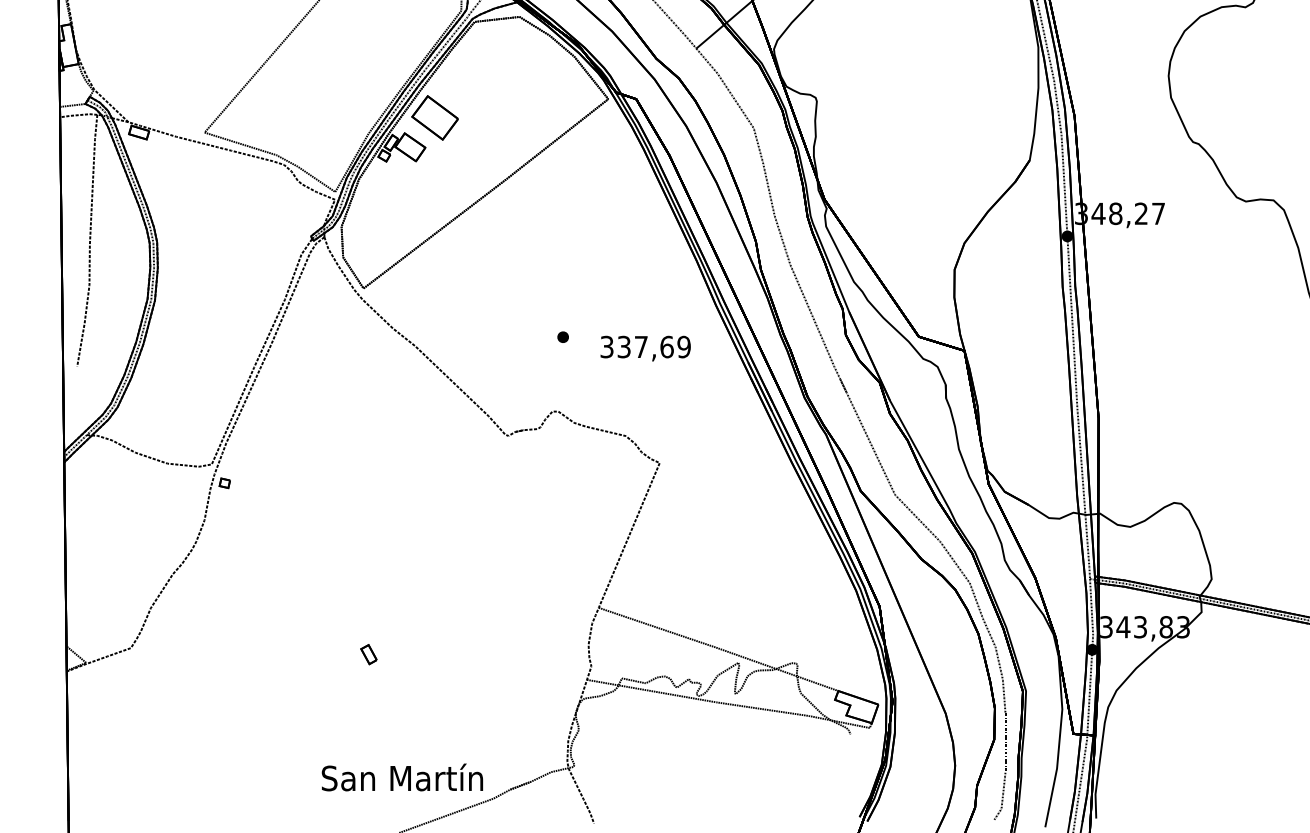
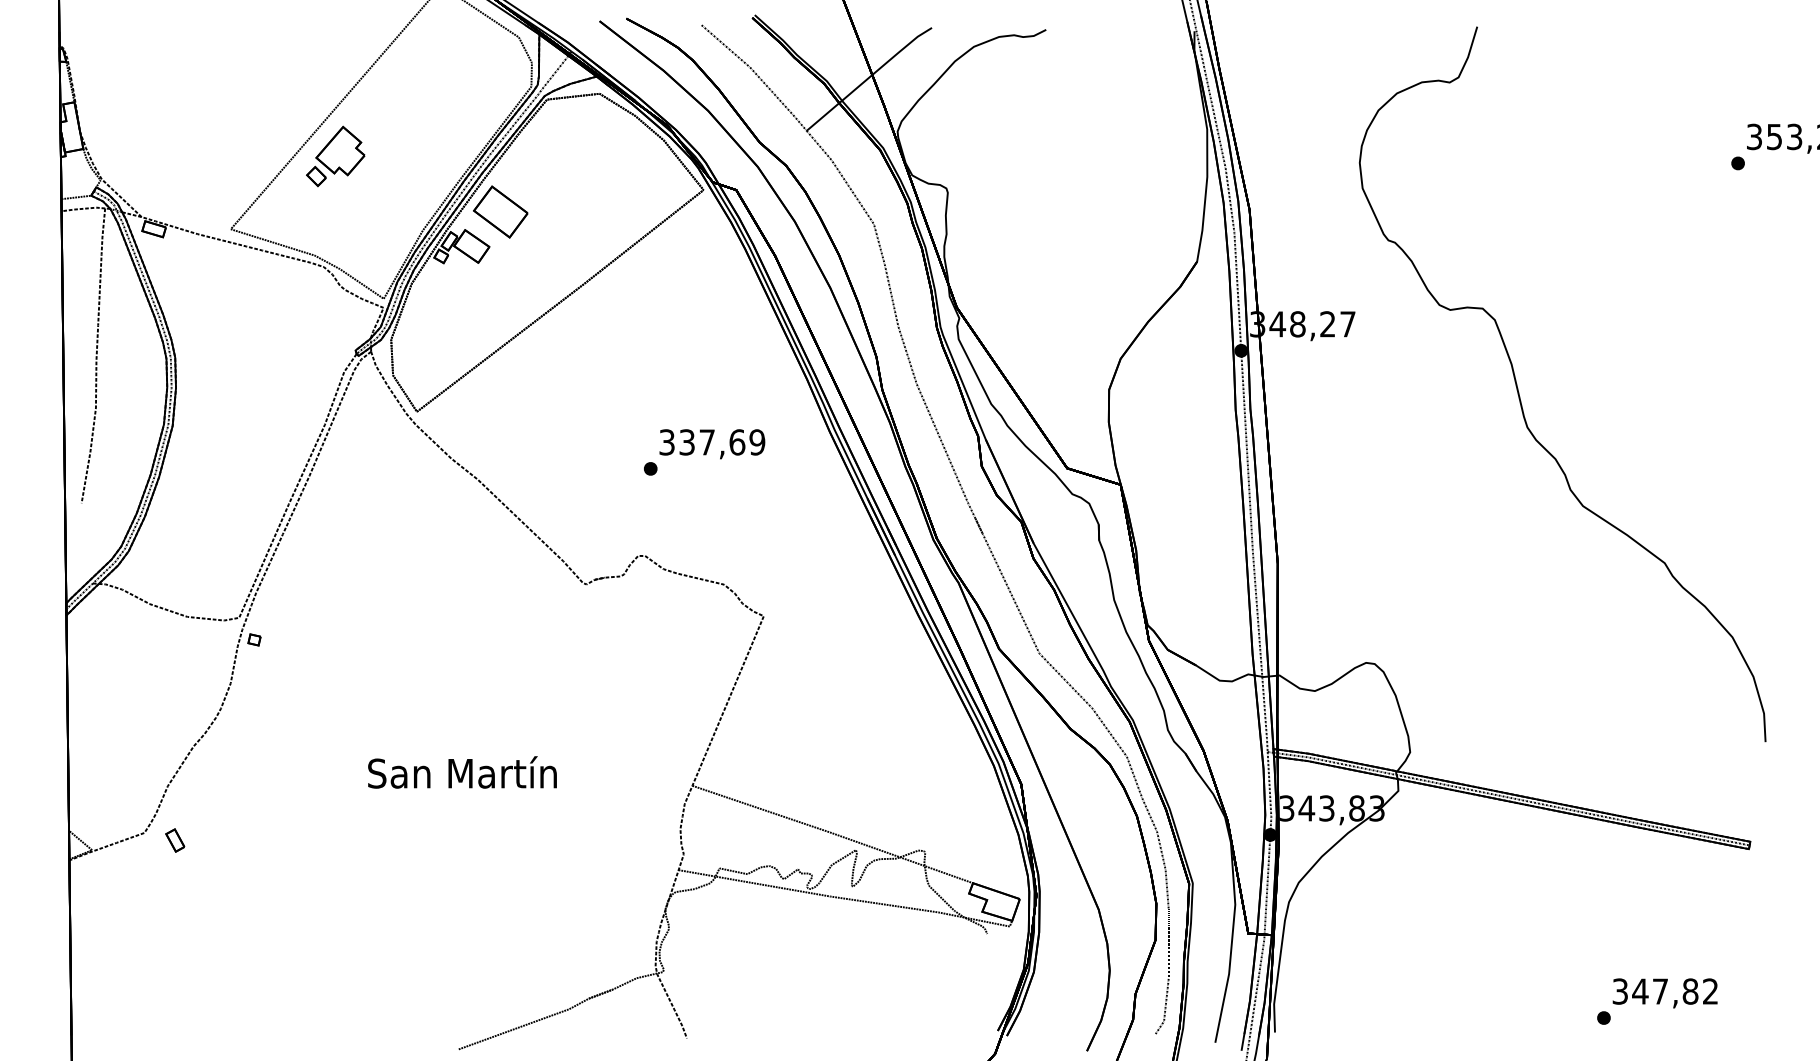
part: (294, 70) -> (335, 156), added
text: (645, 348) -> (712, 444), moved
part: (369, 654) -> (175, 840), moved
text: (402, 777) -> (462, 772), moved

